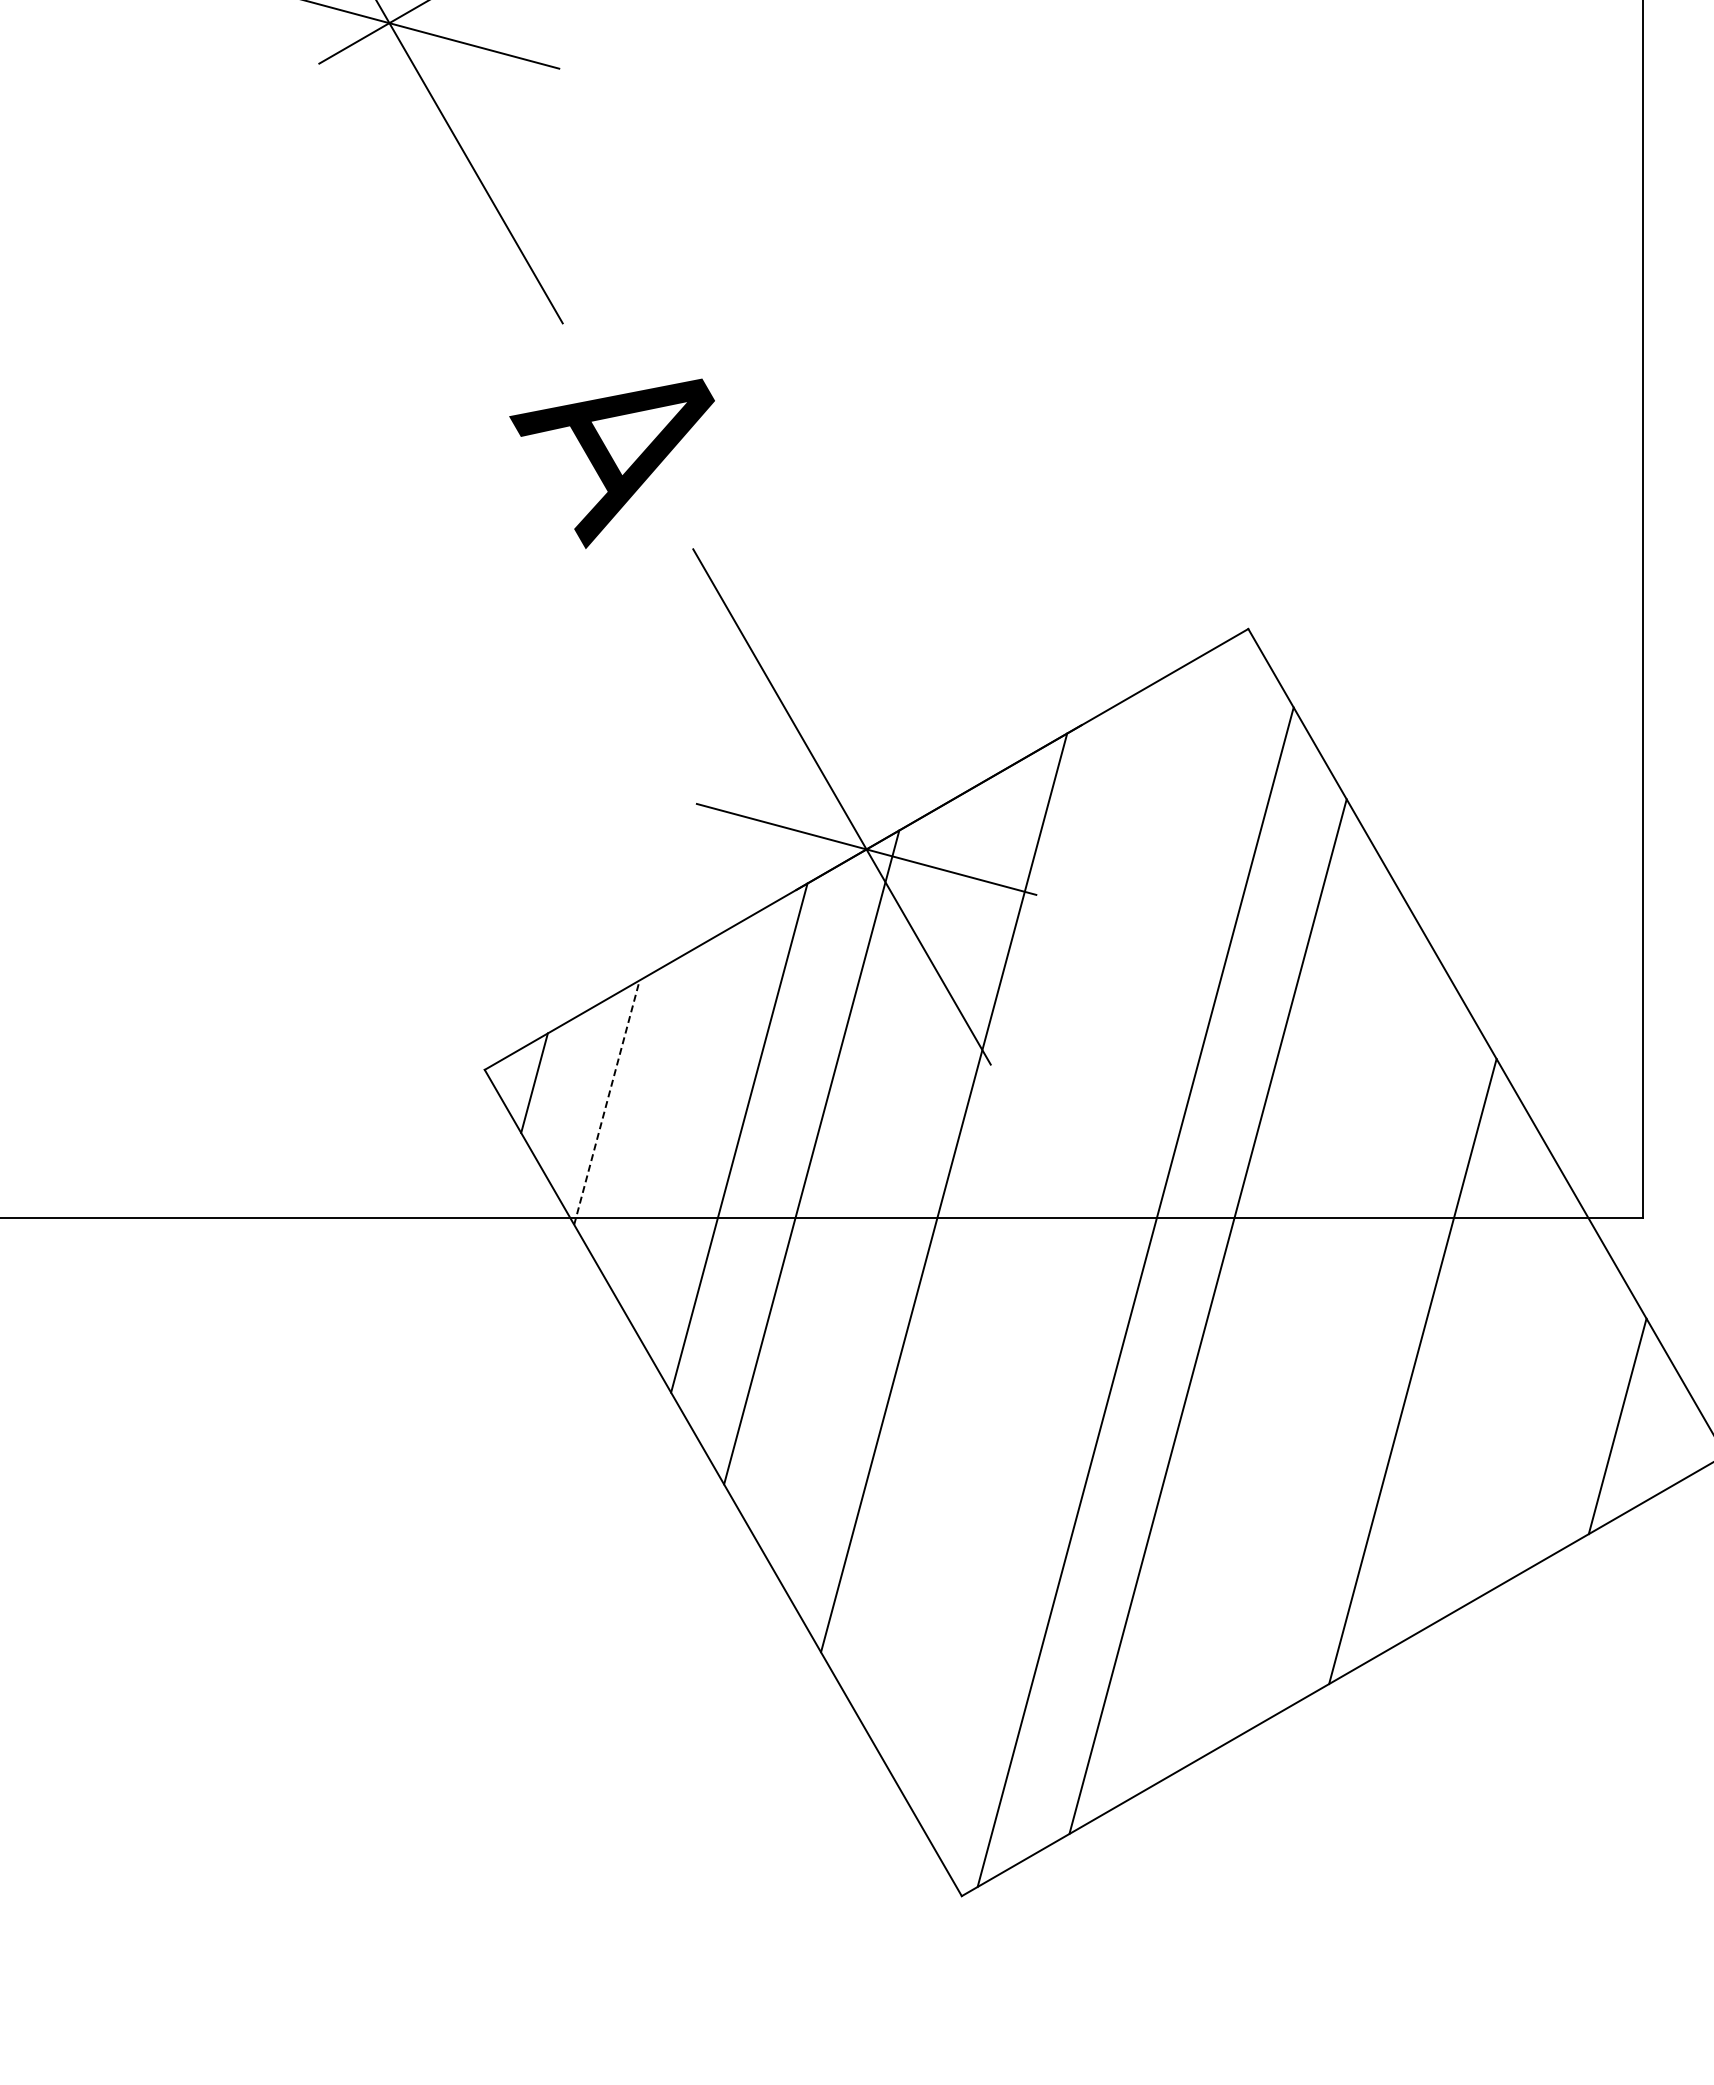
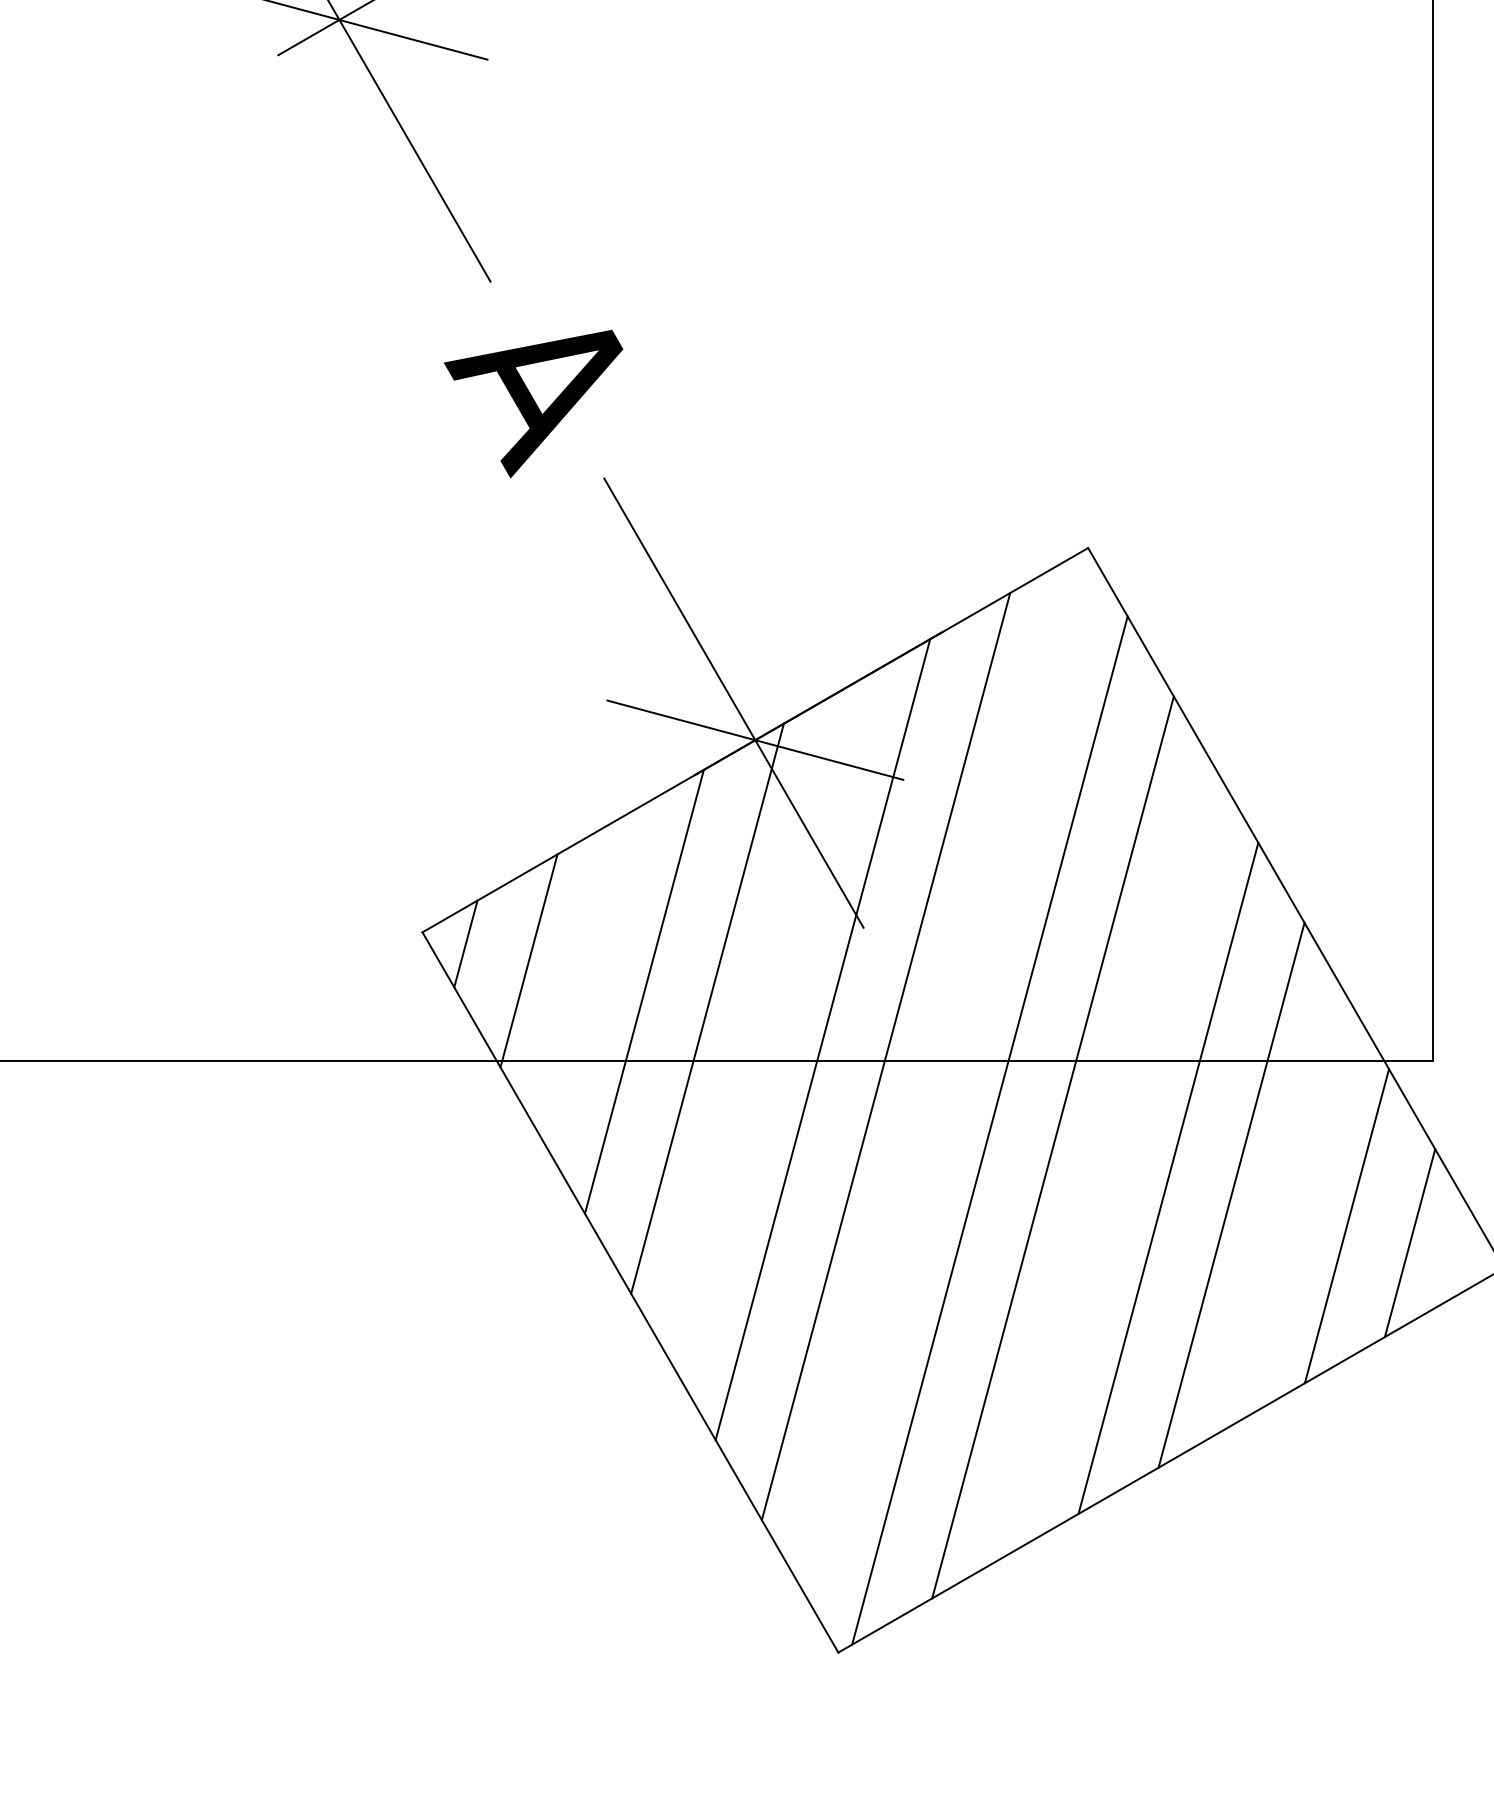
line: (607, 1102) -> (529, 960), dashed -> solid
line: (1016, 1212) -> (886, 1056), added
line: (1340, 1352) -> (1168, 1178), added
line: (1545, 1406) -> (1347, 1225), added

